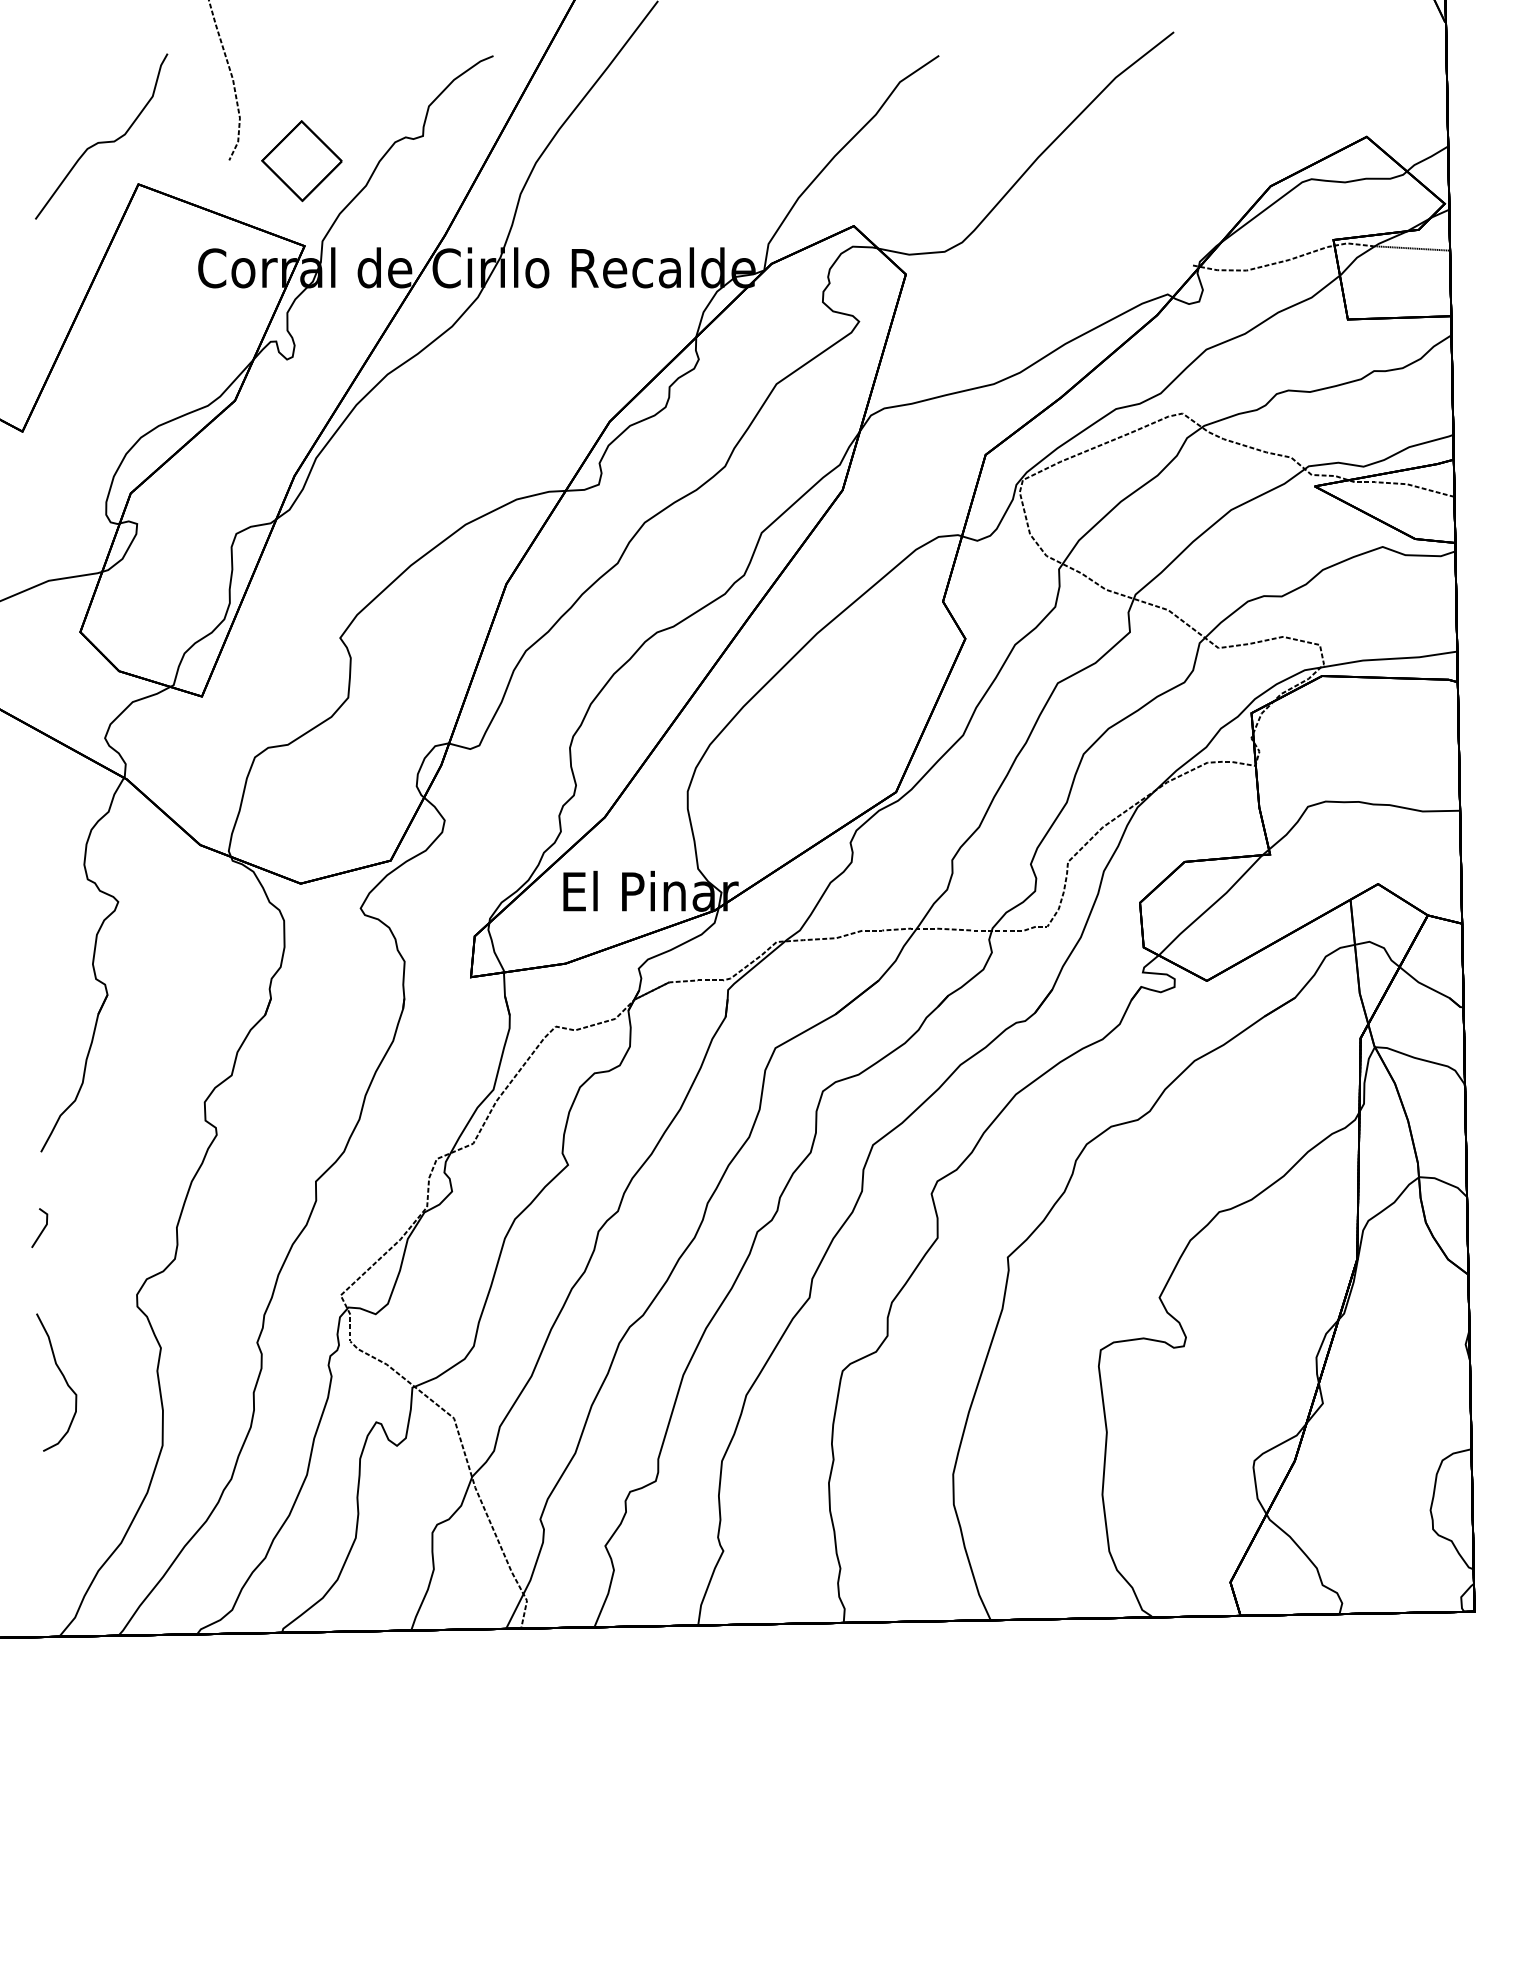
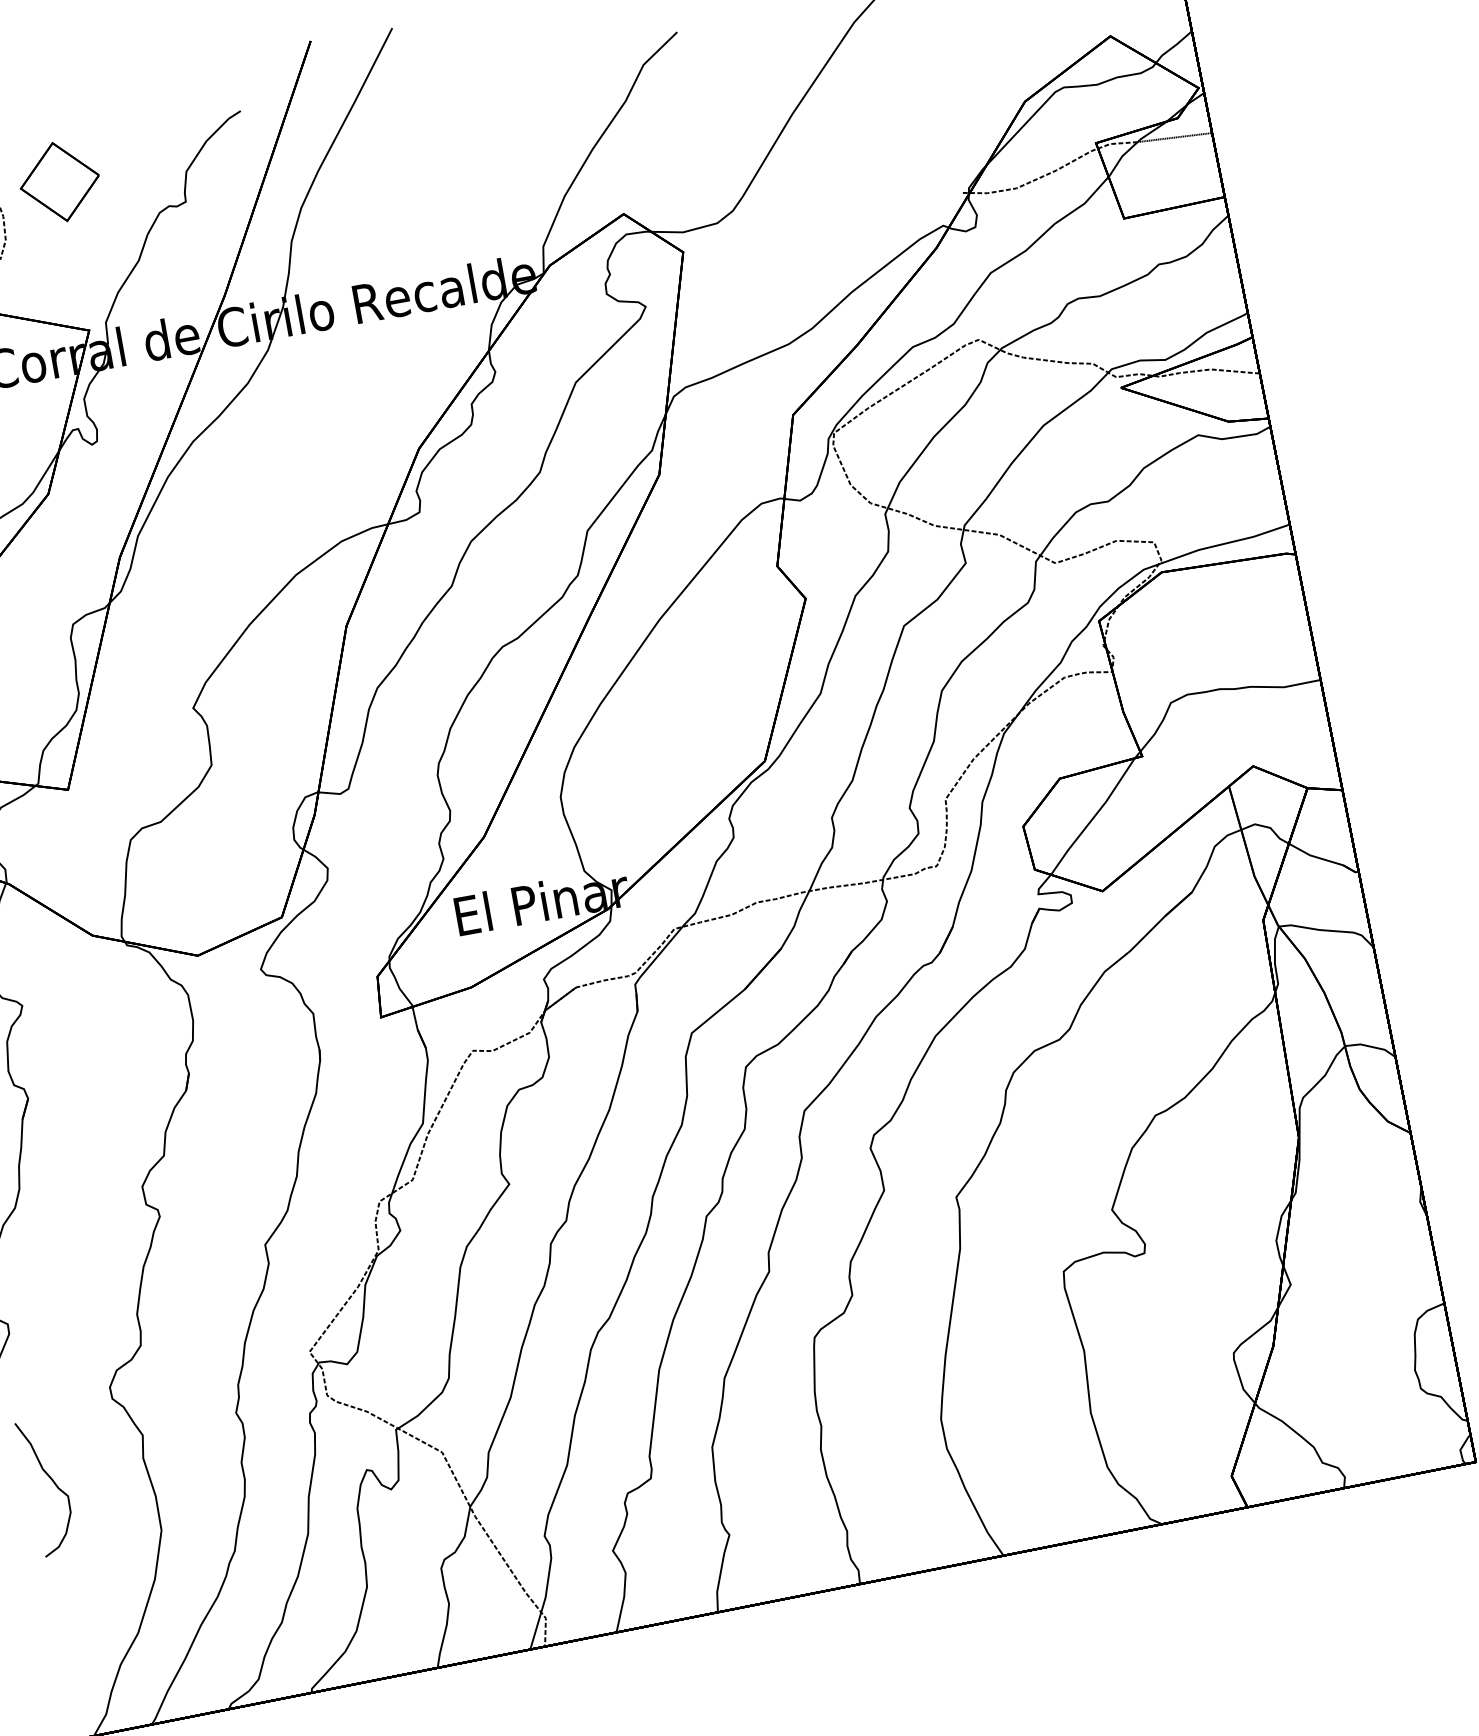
part: (301, 161) -> (59, 182), moved

